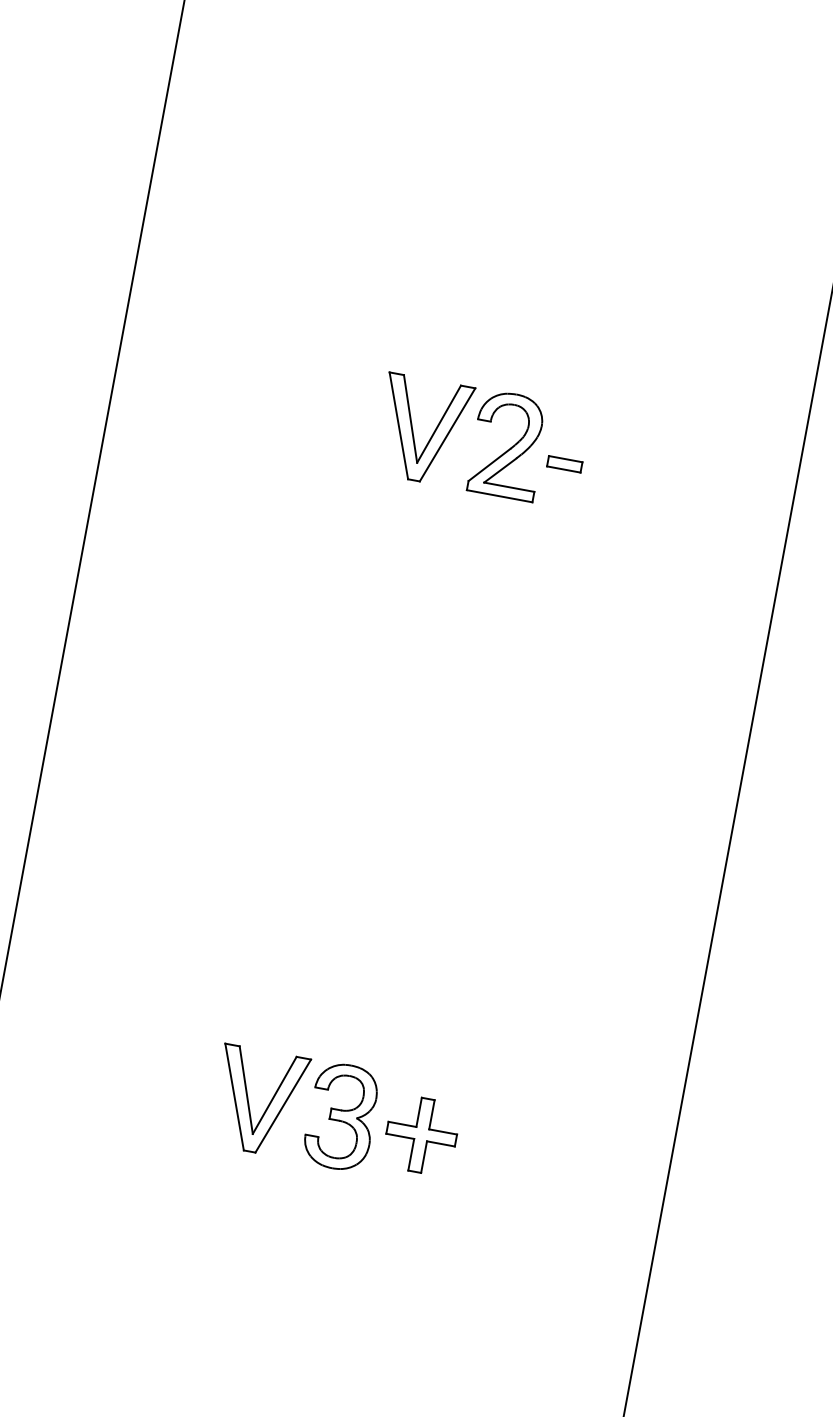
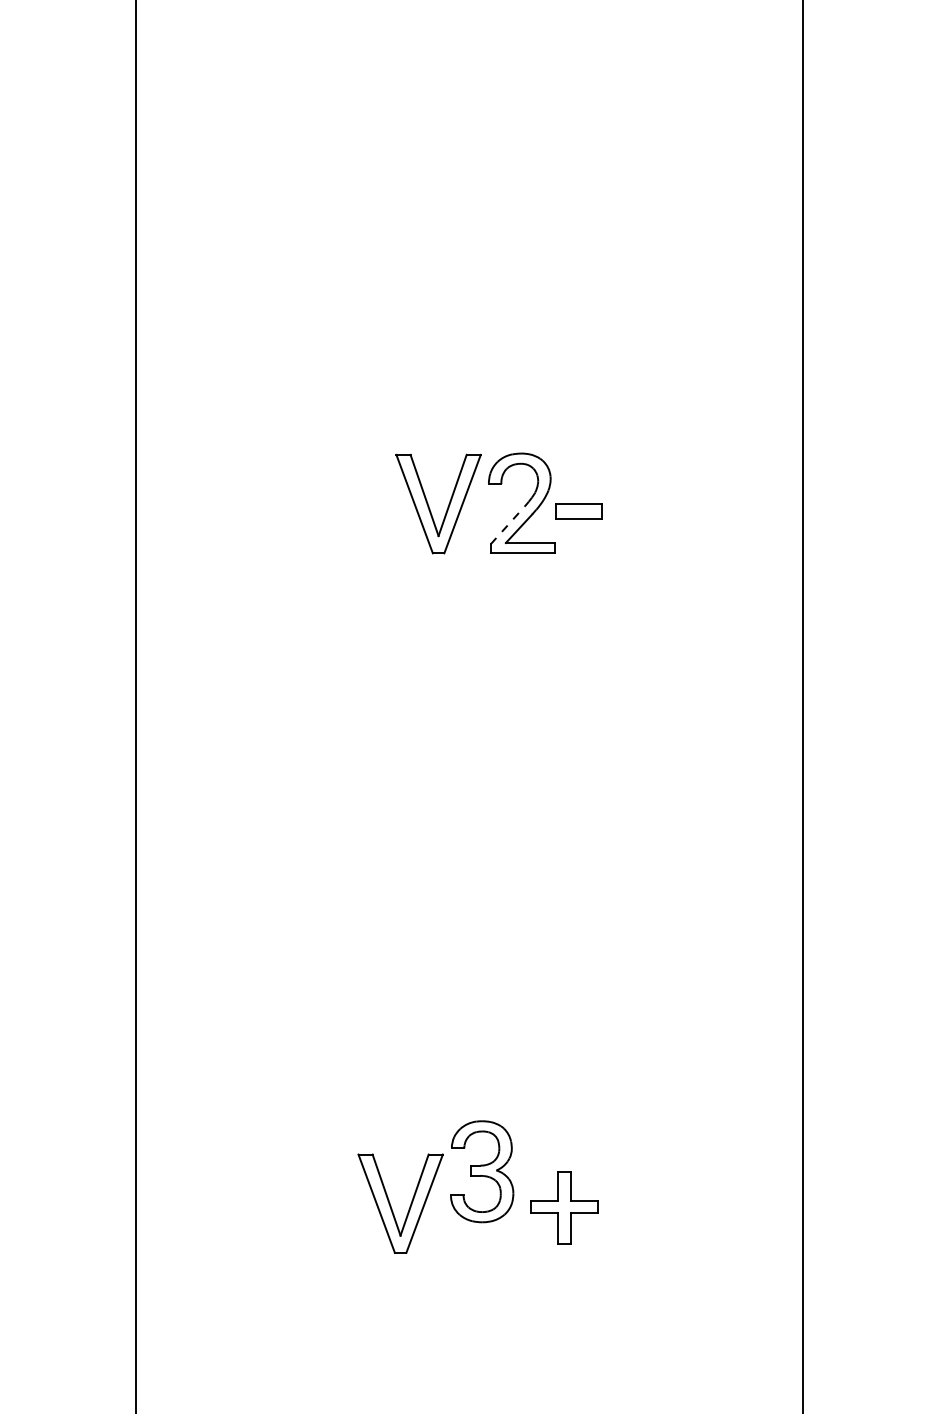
part: (564, 464) -> (579, 511), size x1.4
line: (490, 465) -> (508, 525), solid -> dashed
part: (249, 1101) -> (391, 1205), moved
part: (421, 1134) -> (564, 1207), moved

